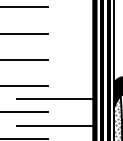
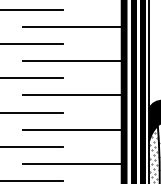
line: (55, 20) -> (72, 26), added
line: (55, 46) -> (72, 60), added
line: (55, 73) -> (72, 95), added

